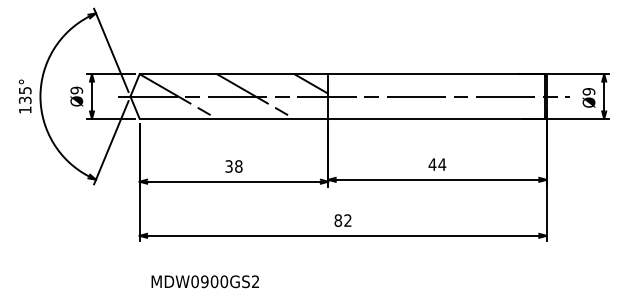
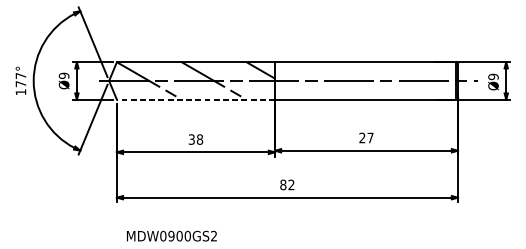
text: (24, 95) -> (20, 80), 135° -> 177°
line: (233, 118) -> (195, 99), solid -> dashed
text: (437, 164) -> (366, 137), 44 -> 27

